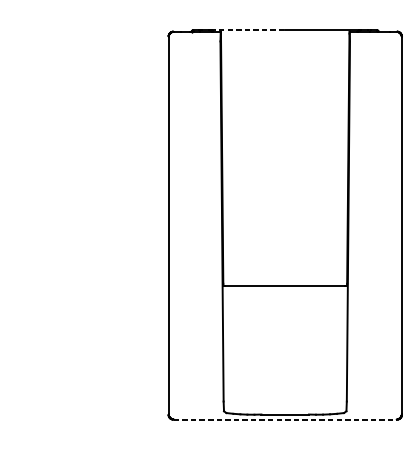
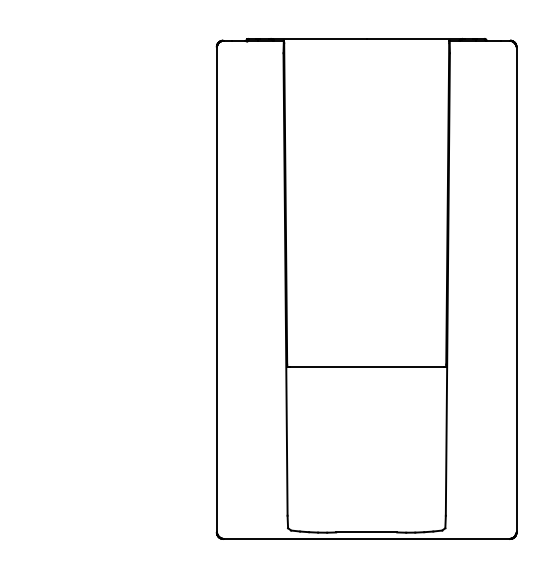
line: (248, 30) -> (319, 39), dashed -> solid
line: (285, 419) -> (367, 538), dashed -> solid

